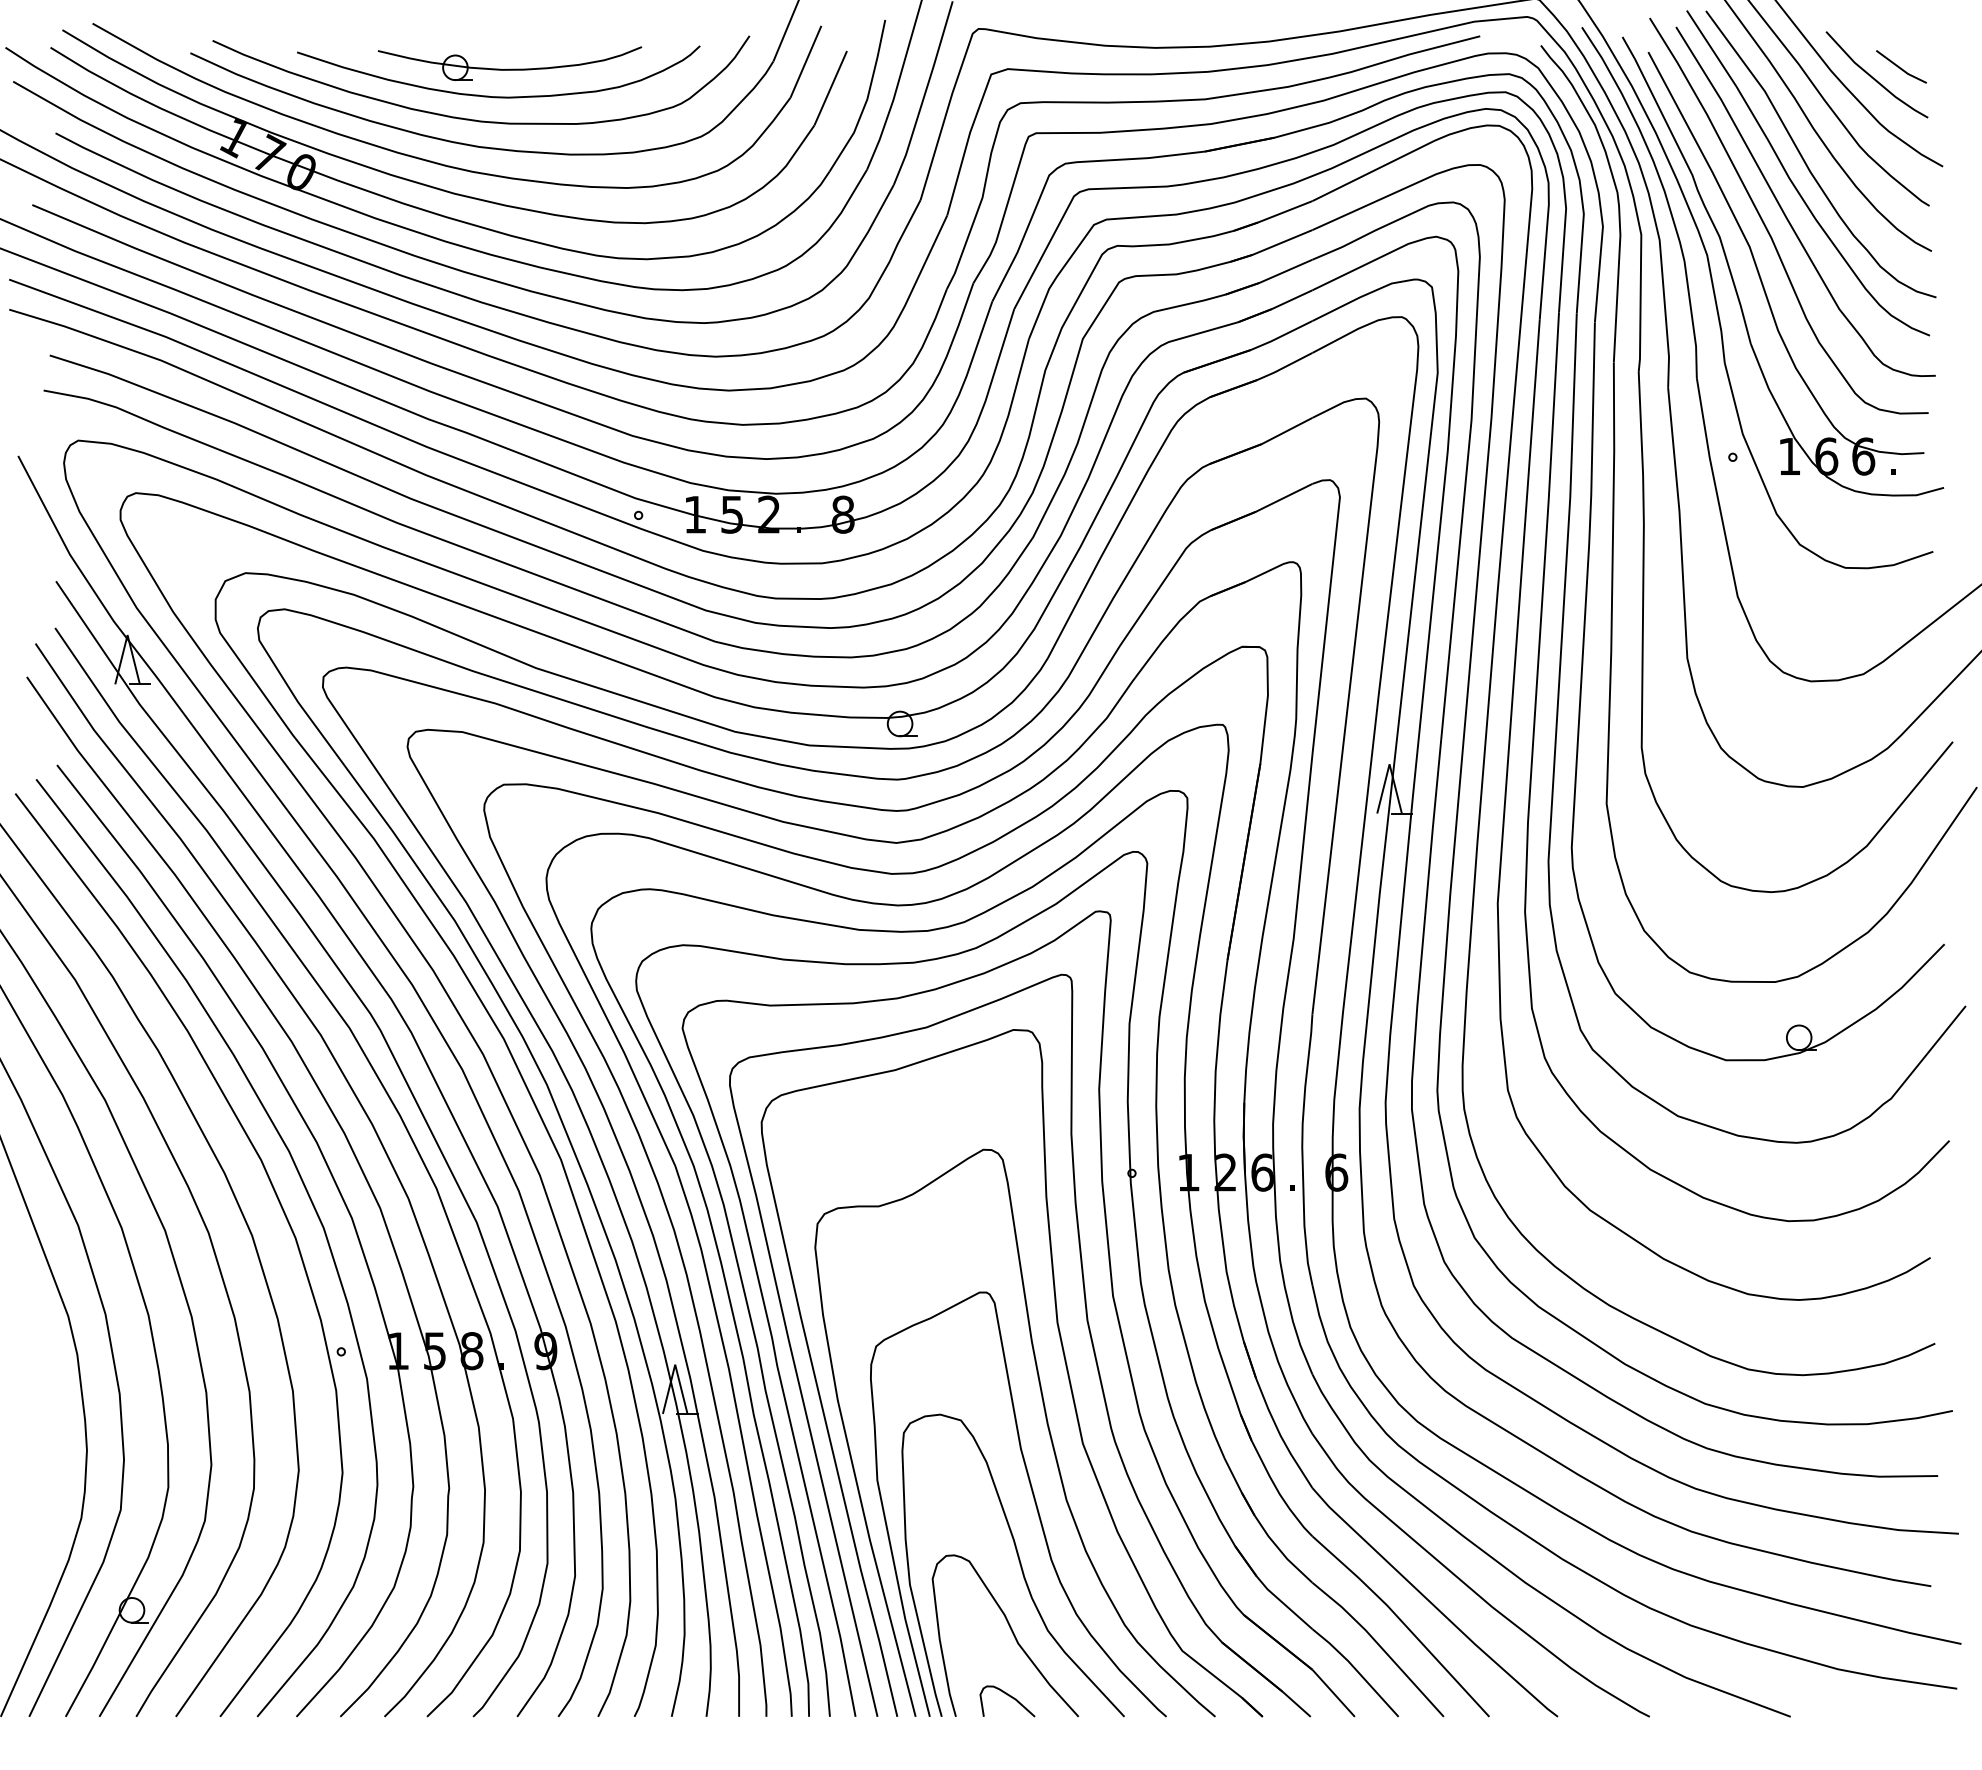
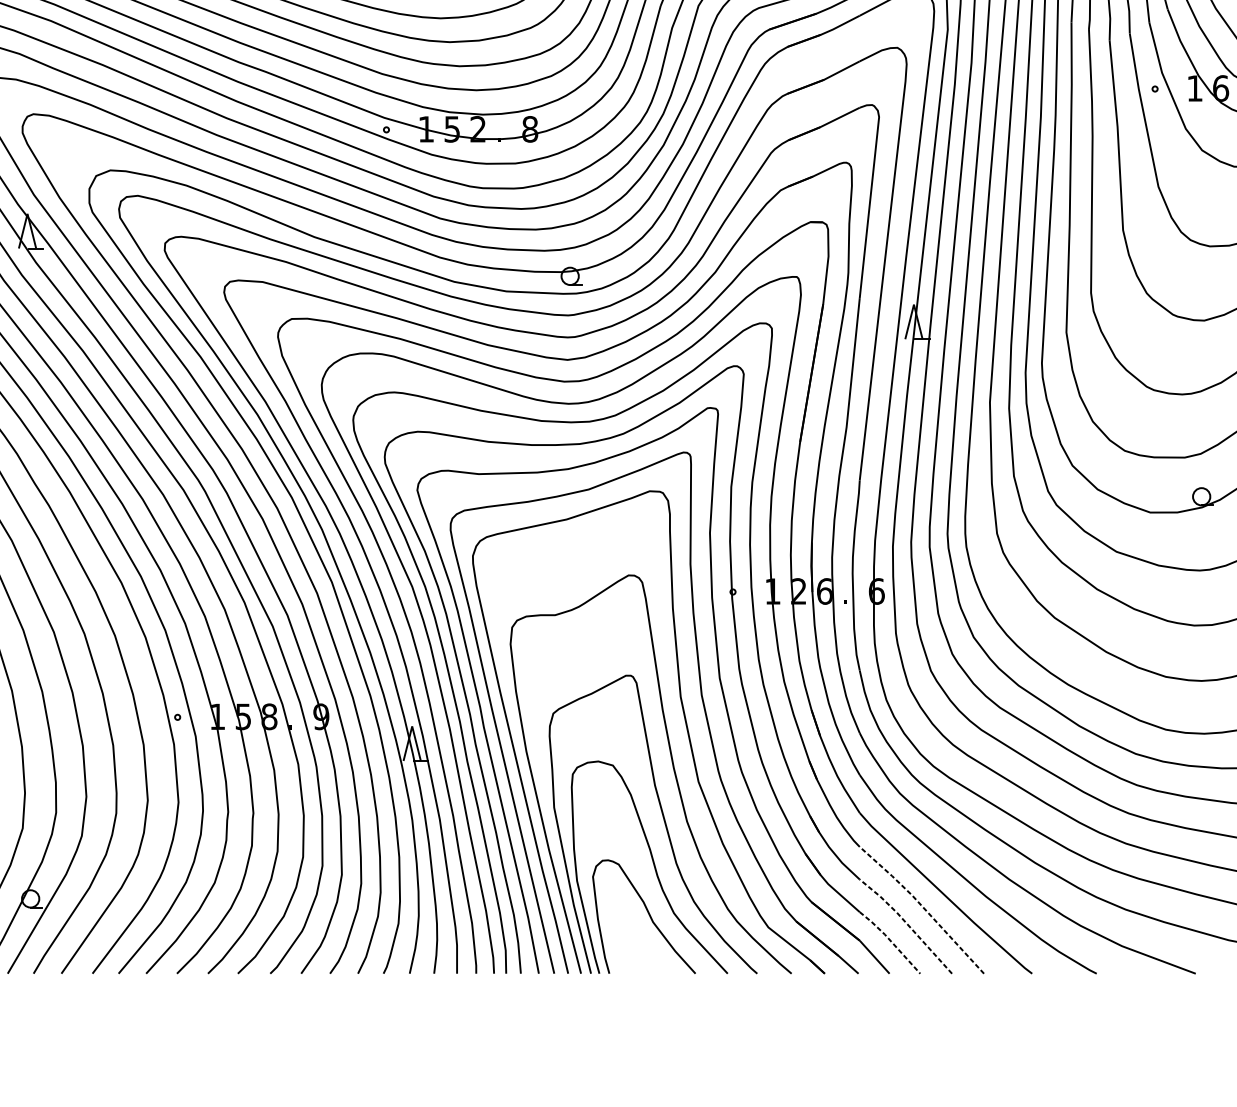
line: (1402, 1622) -> (923, 907), solid -> dashed
line: (1379, 1645) -> (906, 923), solid -> dashed
line: (1356, 1670) -> (890, 941), solid -> dashed
curve: (1010, 1697) -> (647, 960), removed

